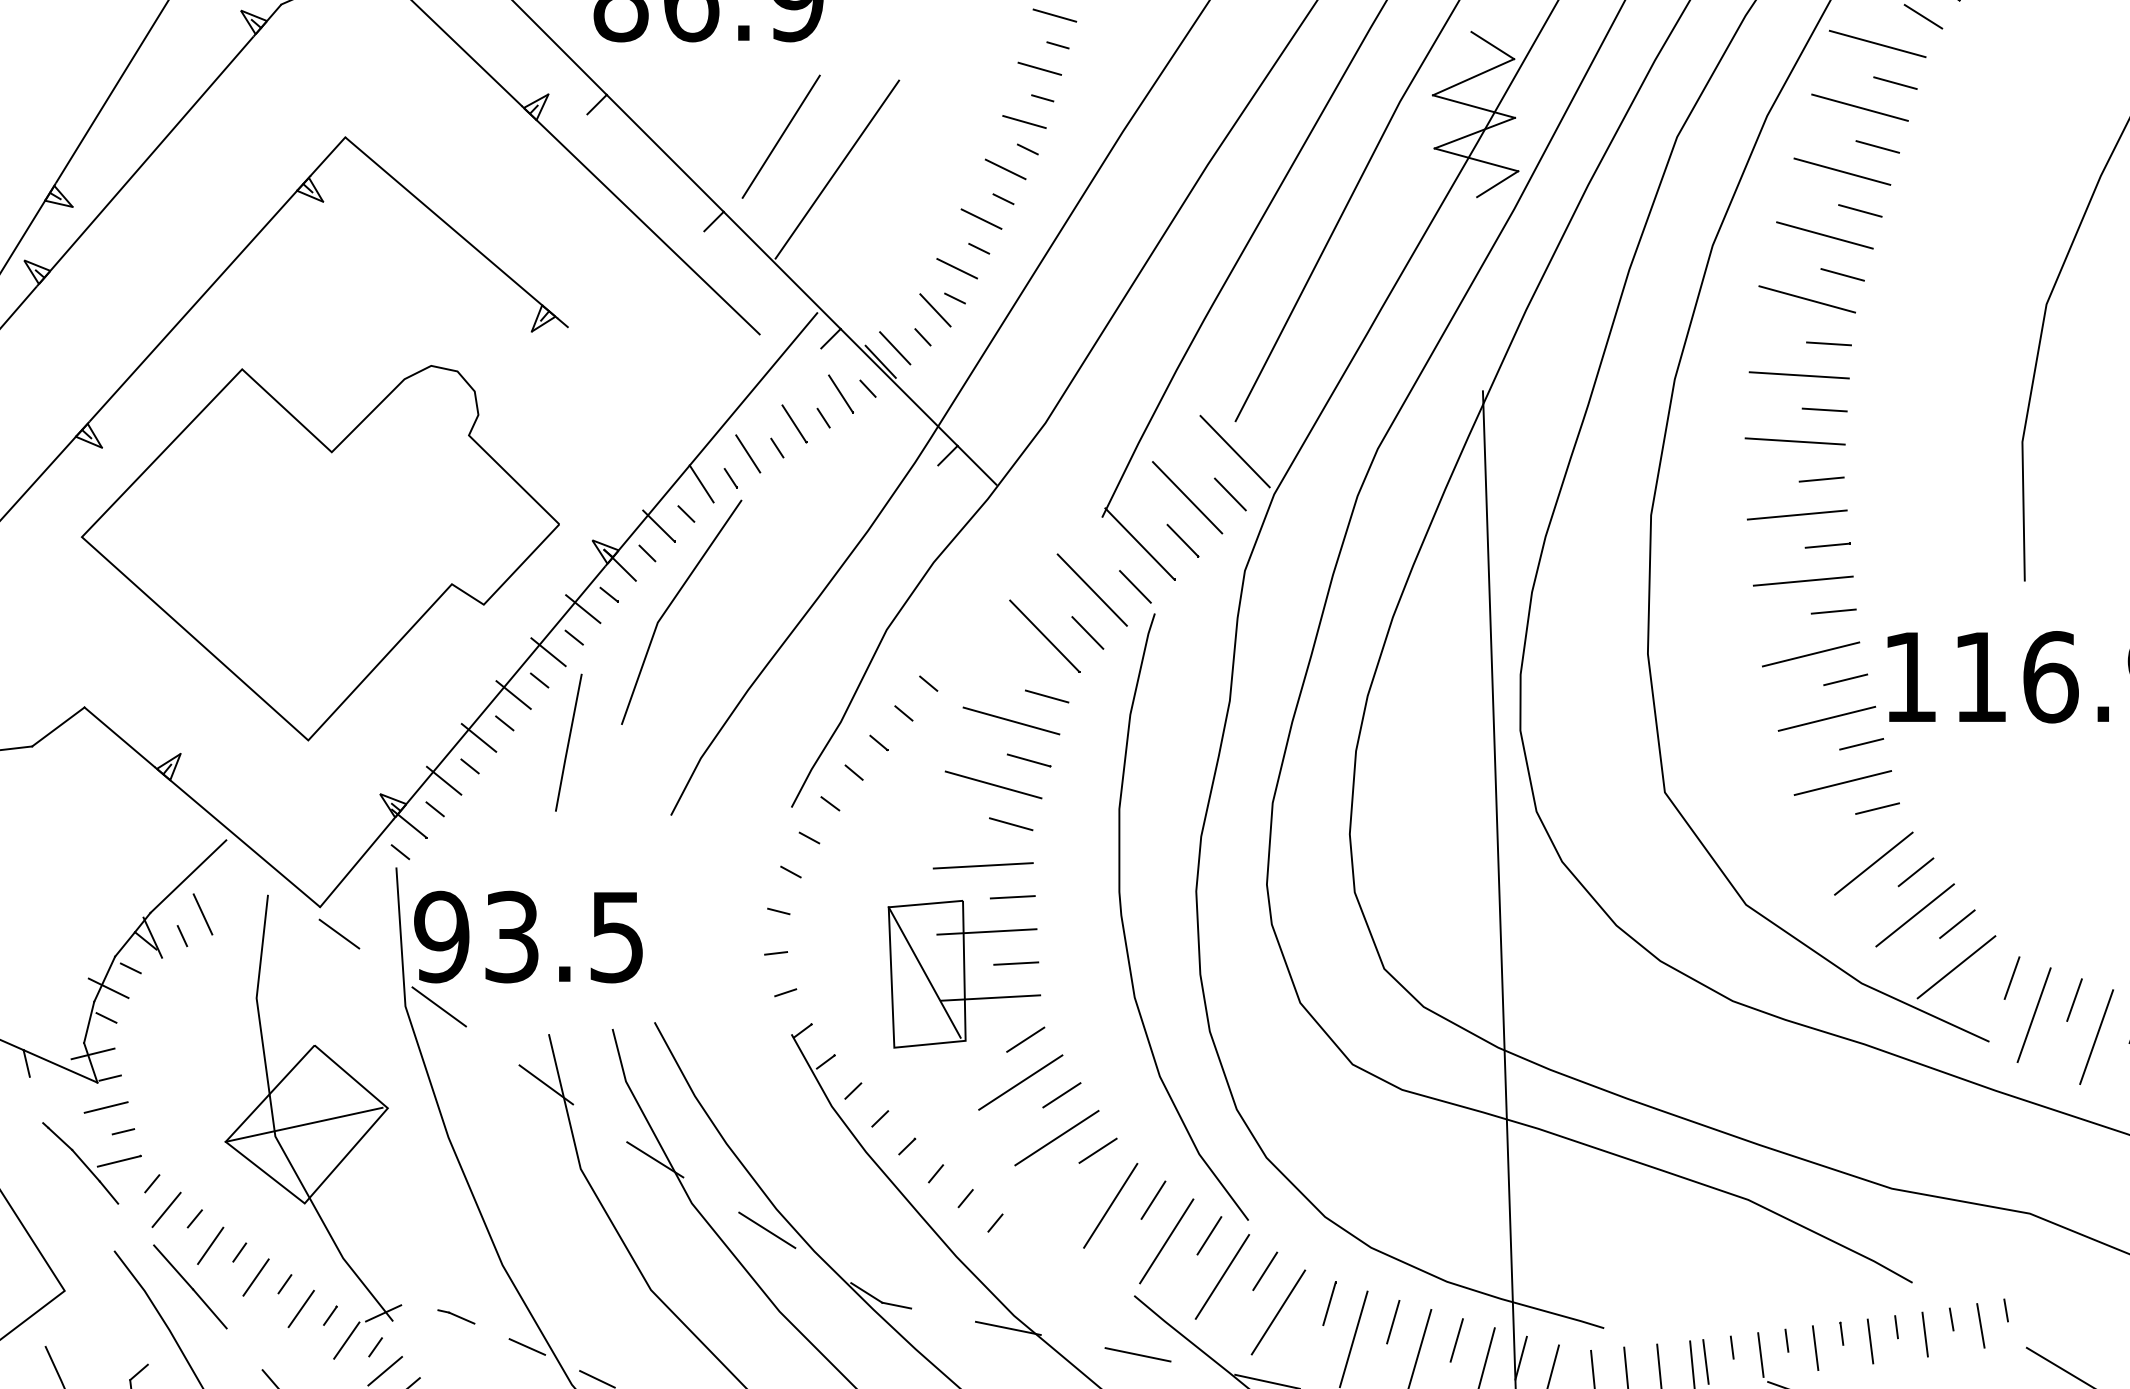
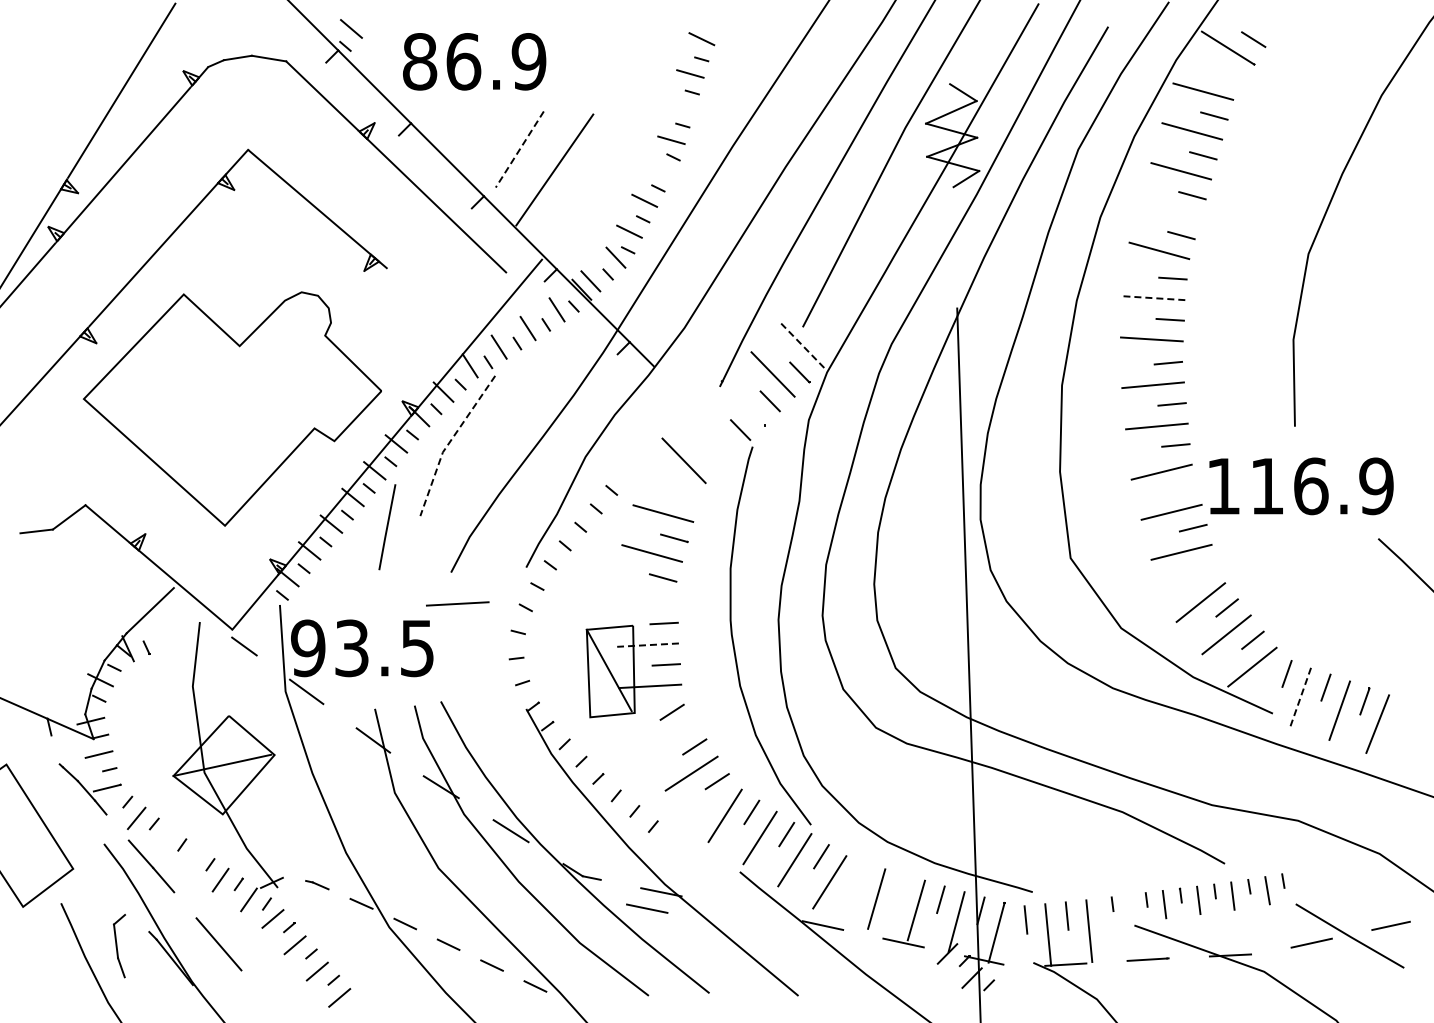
line: (1922, 16) -> (1231, 74), removed
line: (1039, 67) -> (680, 106), removed
line: (780, 136) -> (519, 149), solid -> dashed
line: (1005, 168) -> (659, 169), removed
line: (1825, 234) -> (1170, 210), removed
line: (1799, 375) -> (1154, 298), solid -> dashed
line: (1234, 451) -> (802, 345), solid -> dashed
line: (1140, 544) -> (743, 403), removed
line: (1091, 589) -> (713, 431), removed
line: (668, 606) -> (449, 442), solid -> dashed
line: (1087, 632) -> (710, 458), removed
line: (1844, 679) -> (1182, 487), removed
line: (1047, 696) -> (685, 498), removed
line: (1876, 808) -> (1202, 568), removed
line: (982, 865) -> (457, 603), moved
line: (203, 913) -> (159, 633), removed
line: (987, 932) -> (648, 645), solid -> dashed
line: (2033, 1015) -> (1300, 697), solid -> dashed
line: (1021, 1081) -> (669, 738), removed
line: (211, 1245) -> (164, 840), removed
line: (256, 1277) -> (192, 860), removed
line: (1329, 1303) -> (861, 876), removed
line: (1393, 1322) -> (901, 888), removed
line: (1138, 1354) -> (647, 908), moved
line: (1760, 1354) -> (1130, 908), removed
line: (1704, 1360) -> (1095, 912), removed

